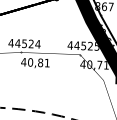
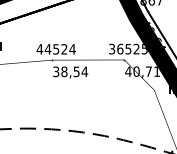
text: (73, 45) -> (115, 48), 44 -> 36
text: (35, 62) -> (70, 71), 40,81 -> 38,54

